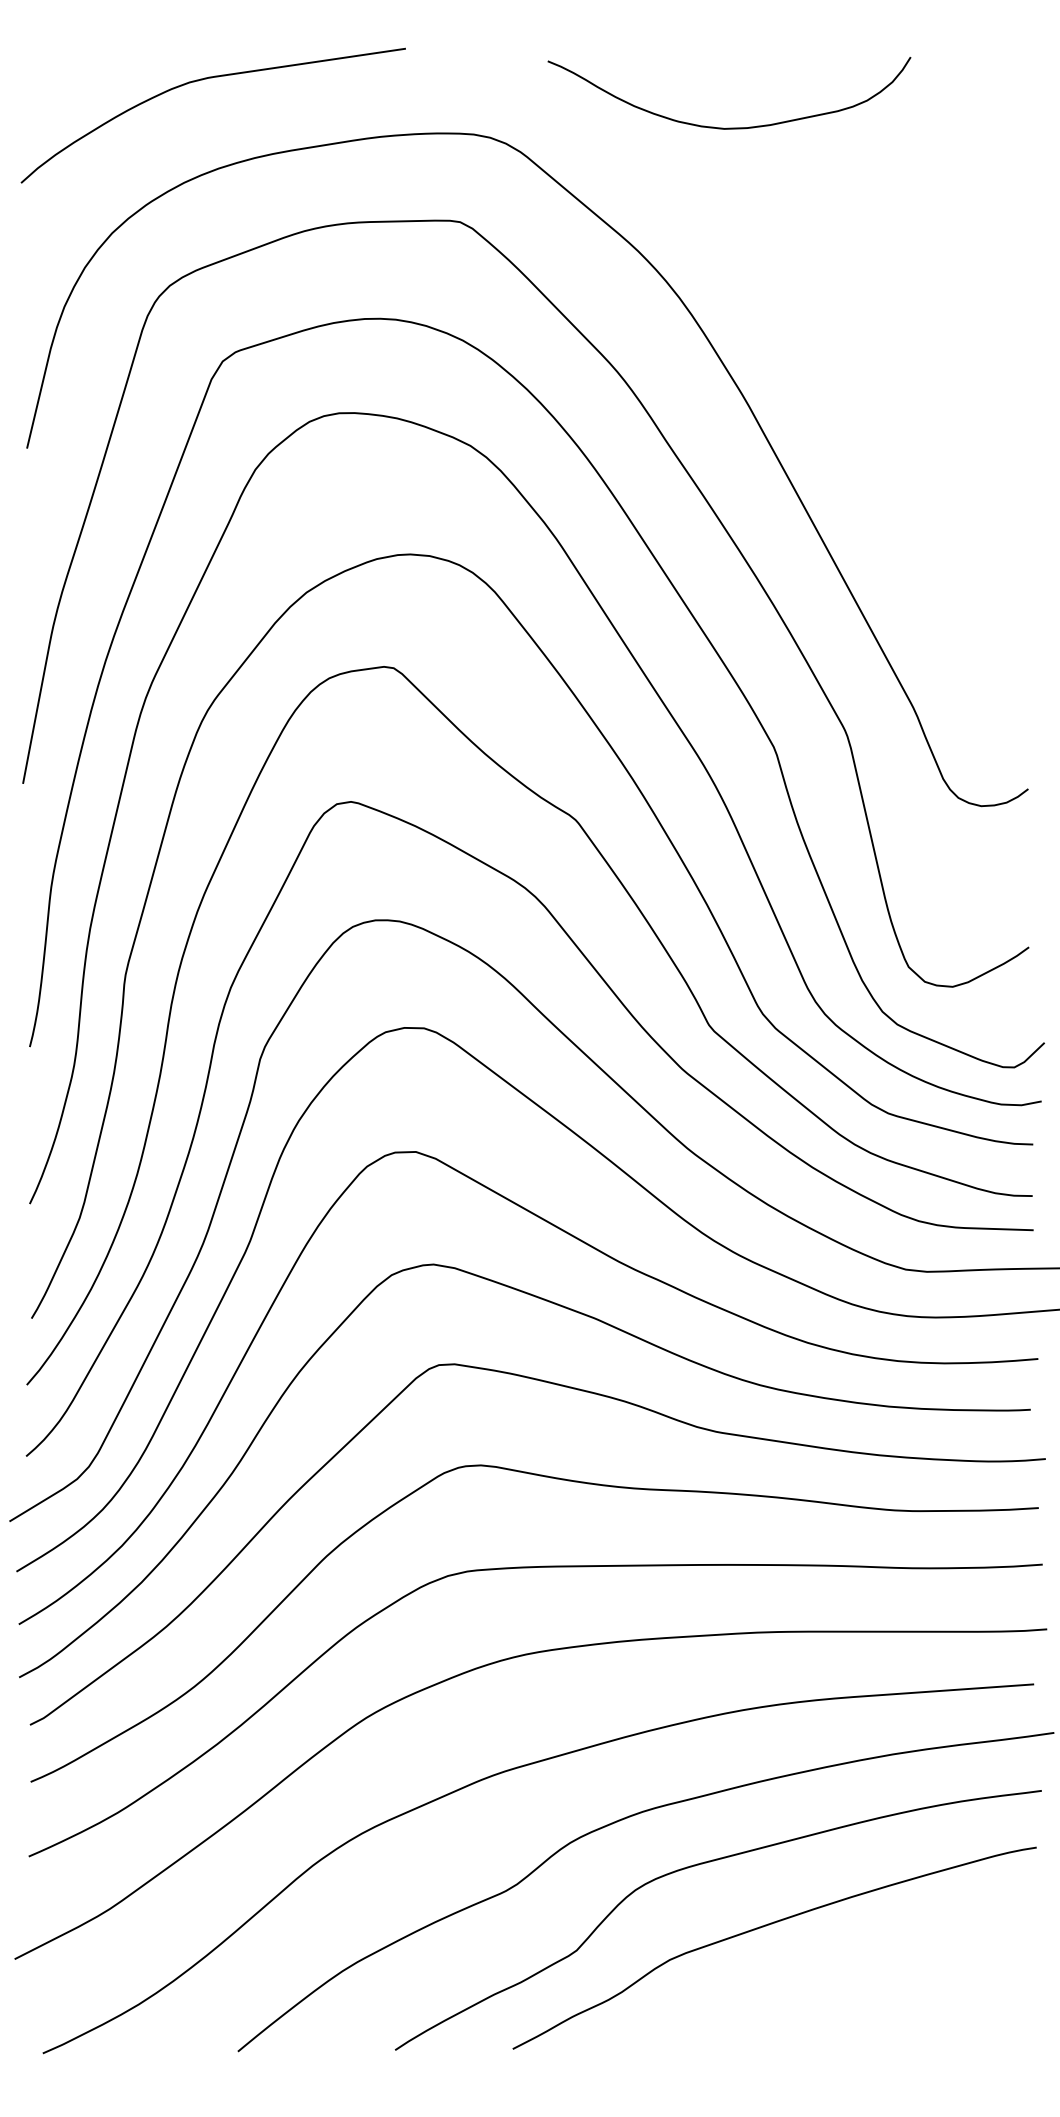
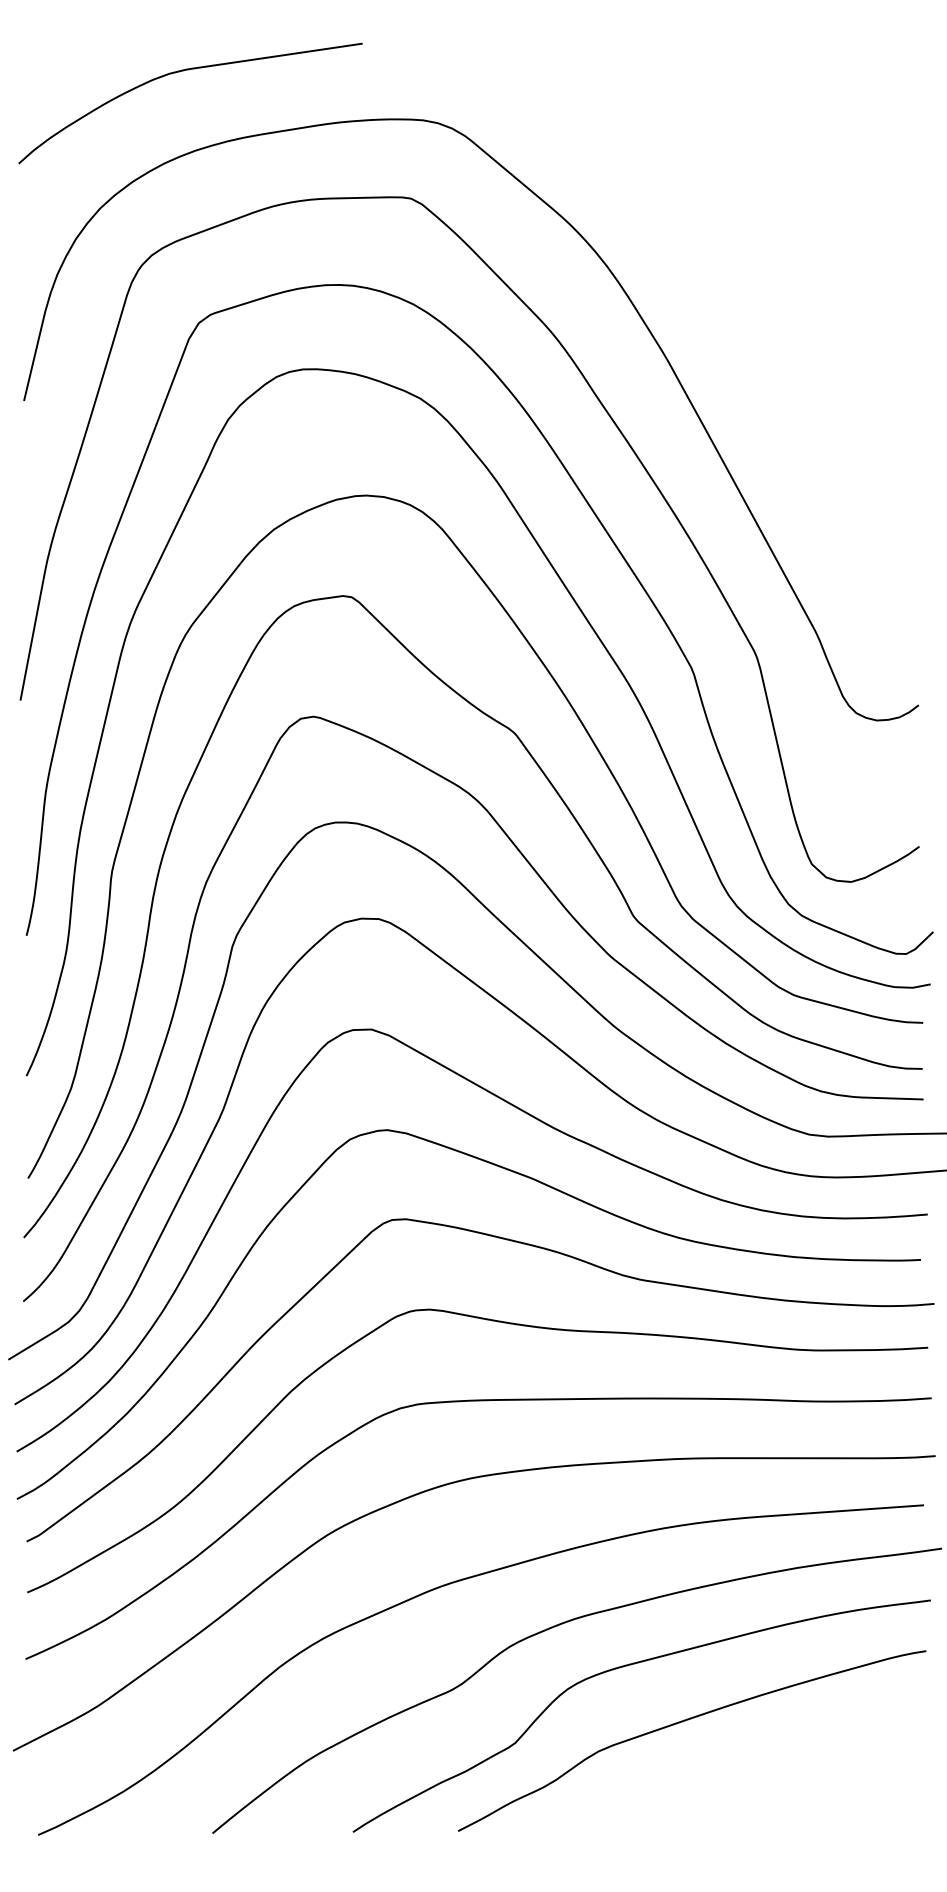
curve: (729, 127) -> (651, 114), removed

